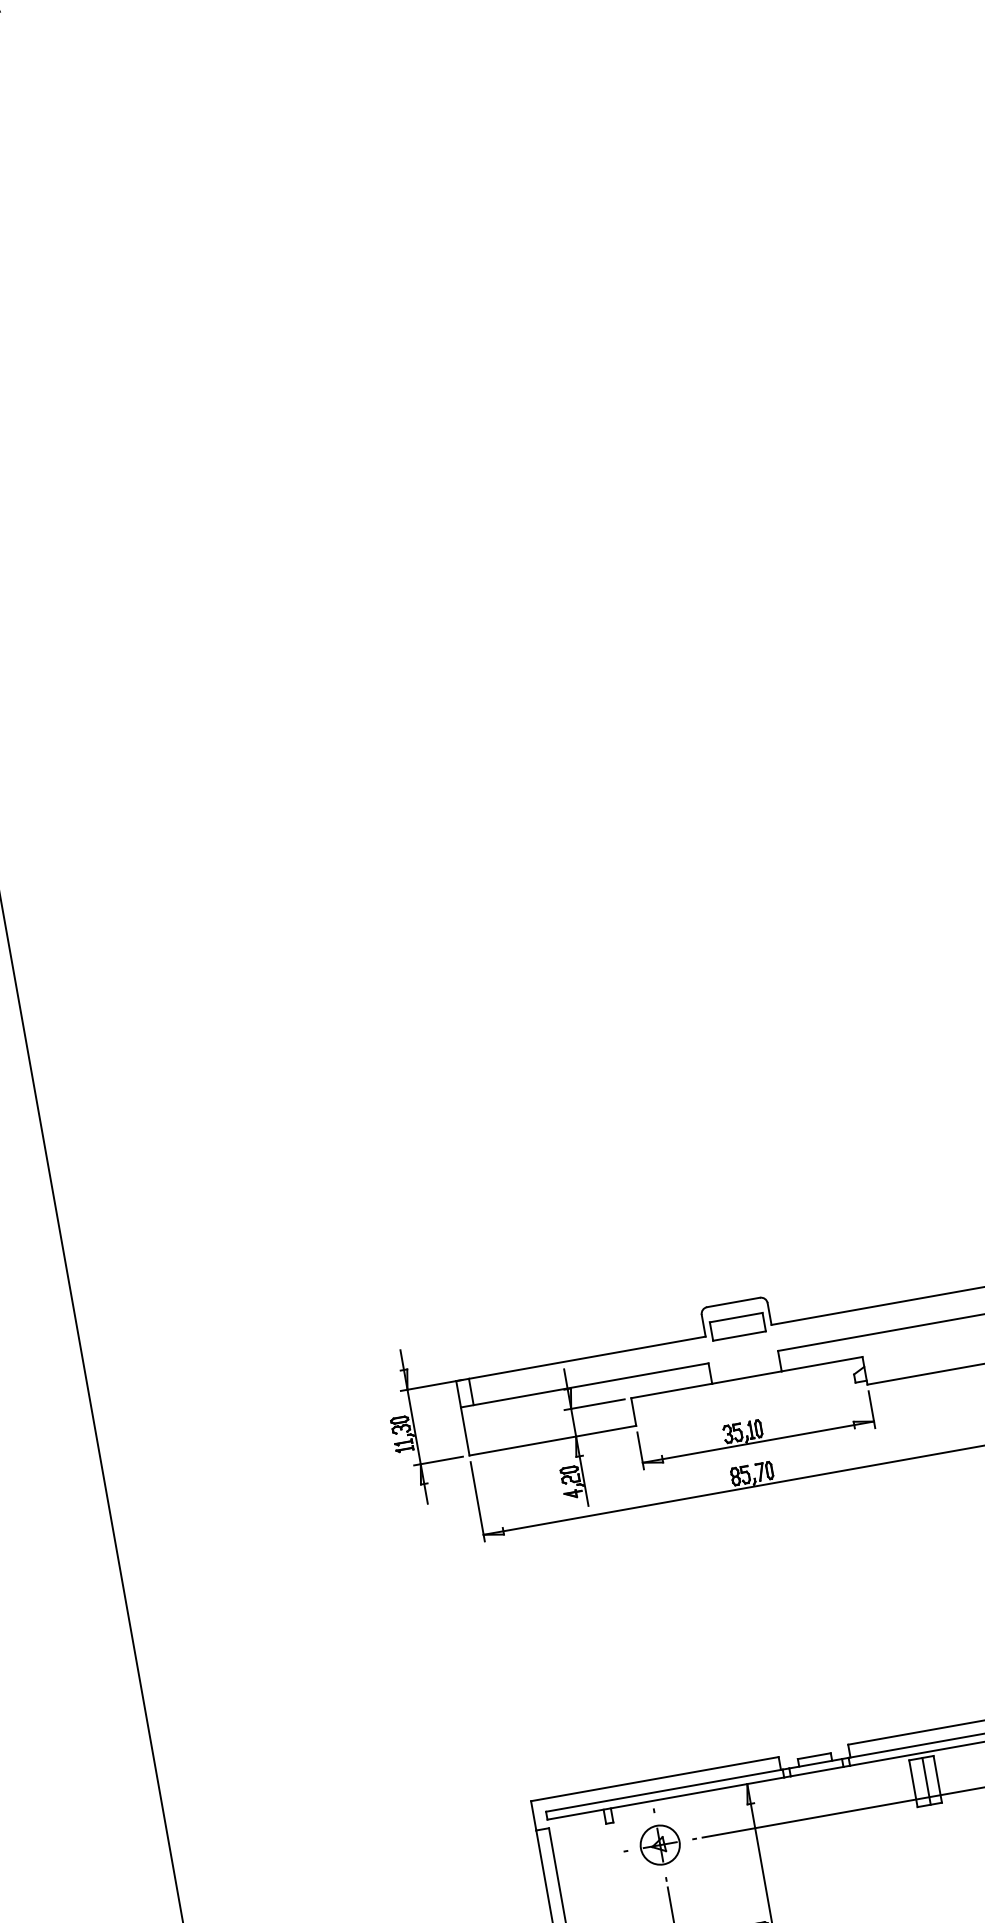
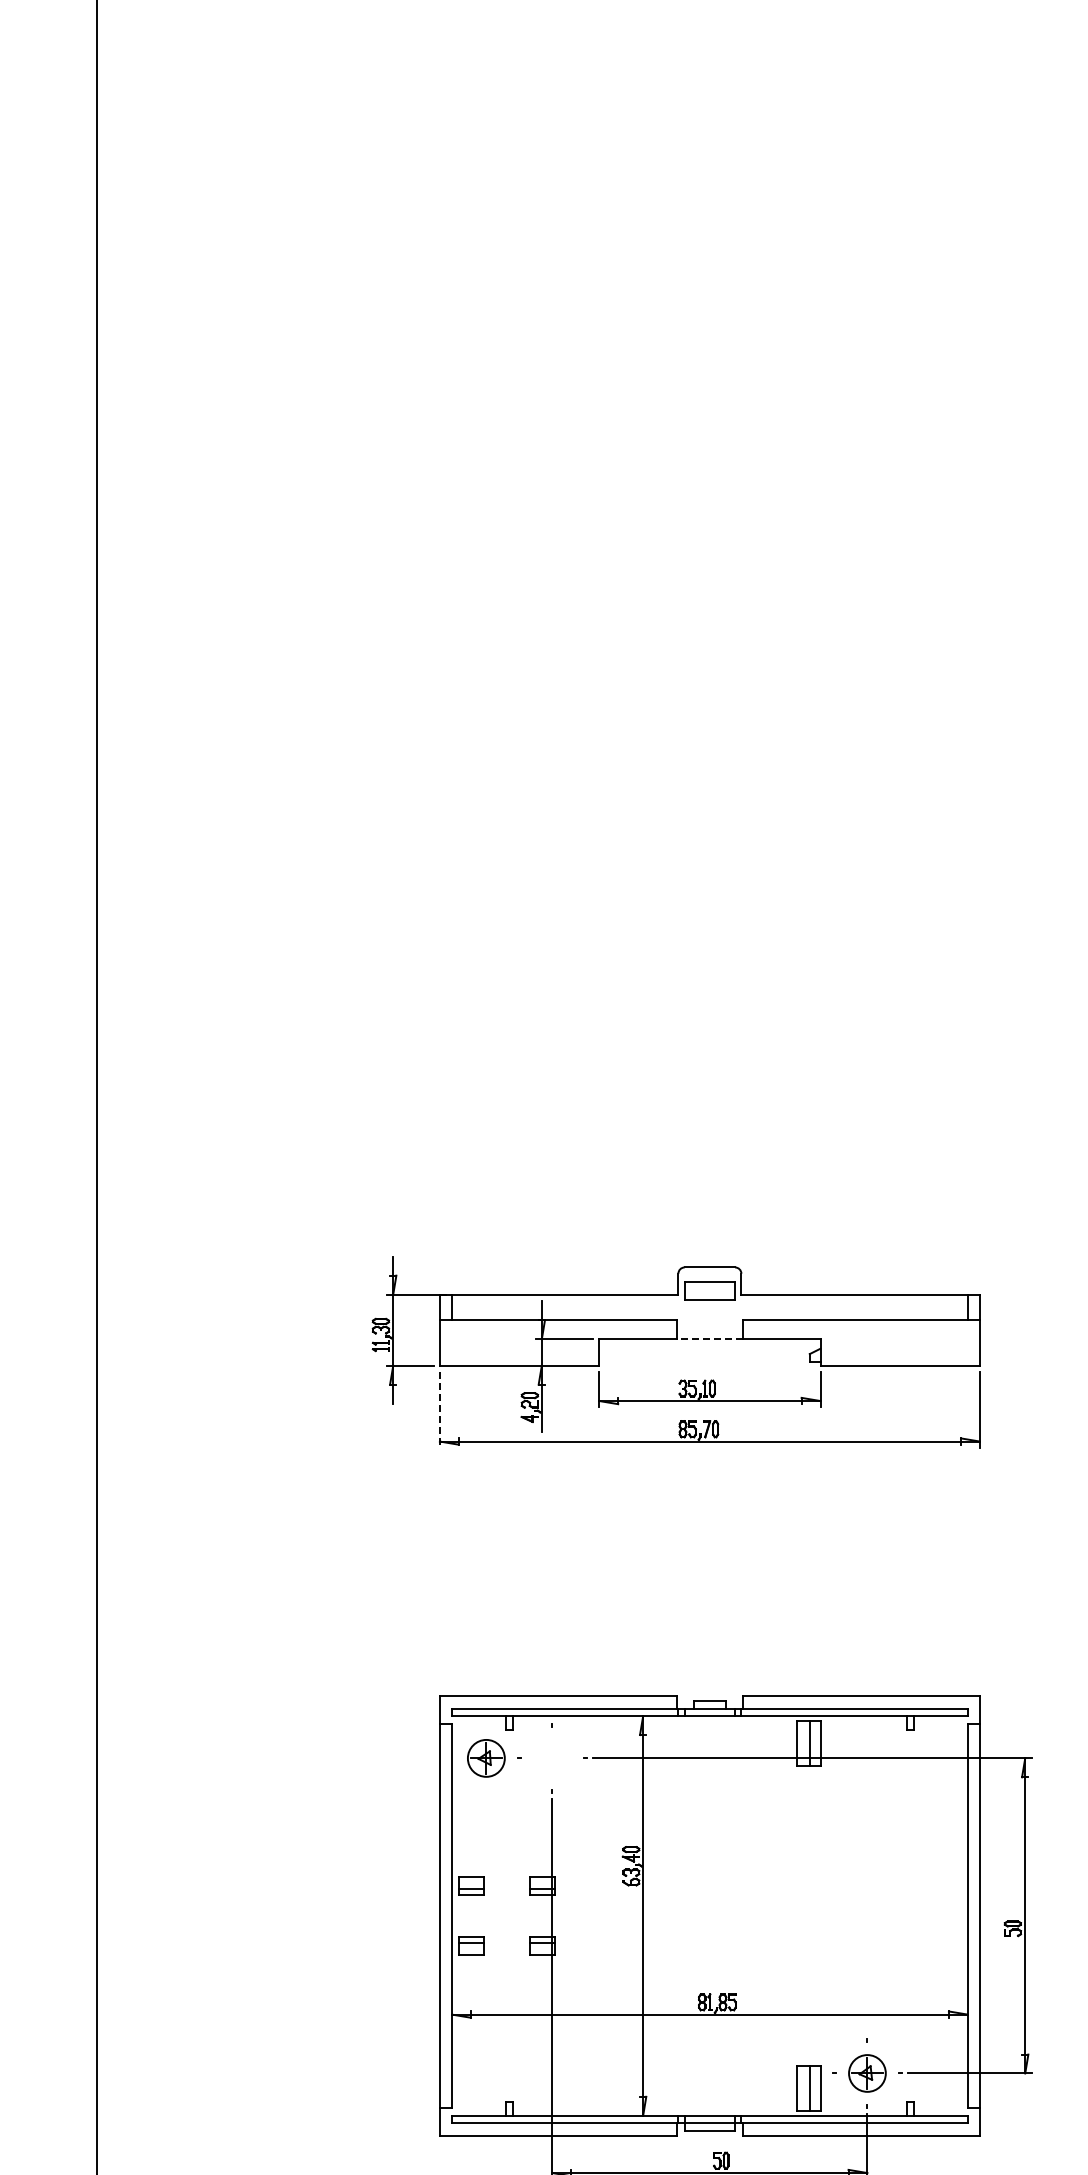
line: (746, 1377) -> (709, 1339), solid -> dashed
line: (477, 1501) -> (439, 1409), solid -> dashed
part: (660, 1845) -> (486, 1758), moved

